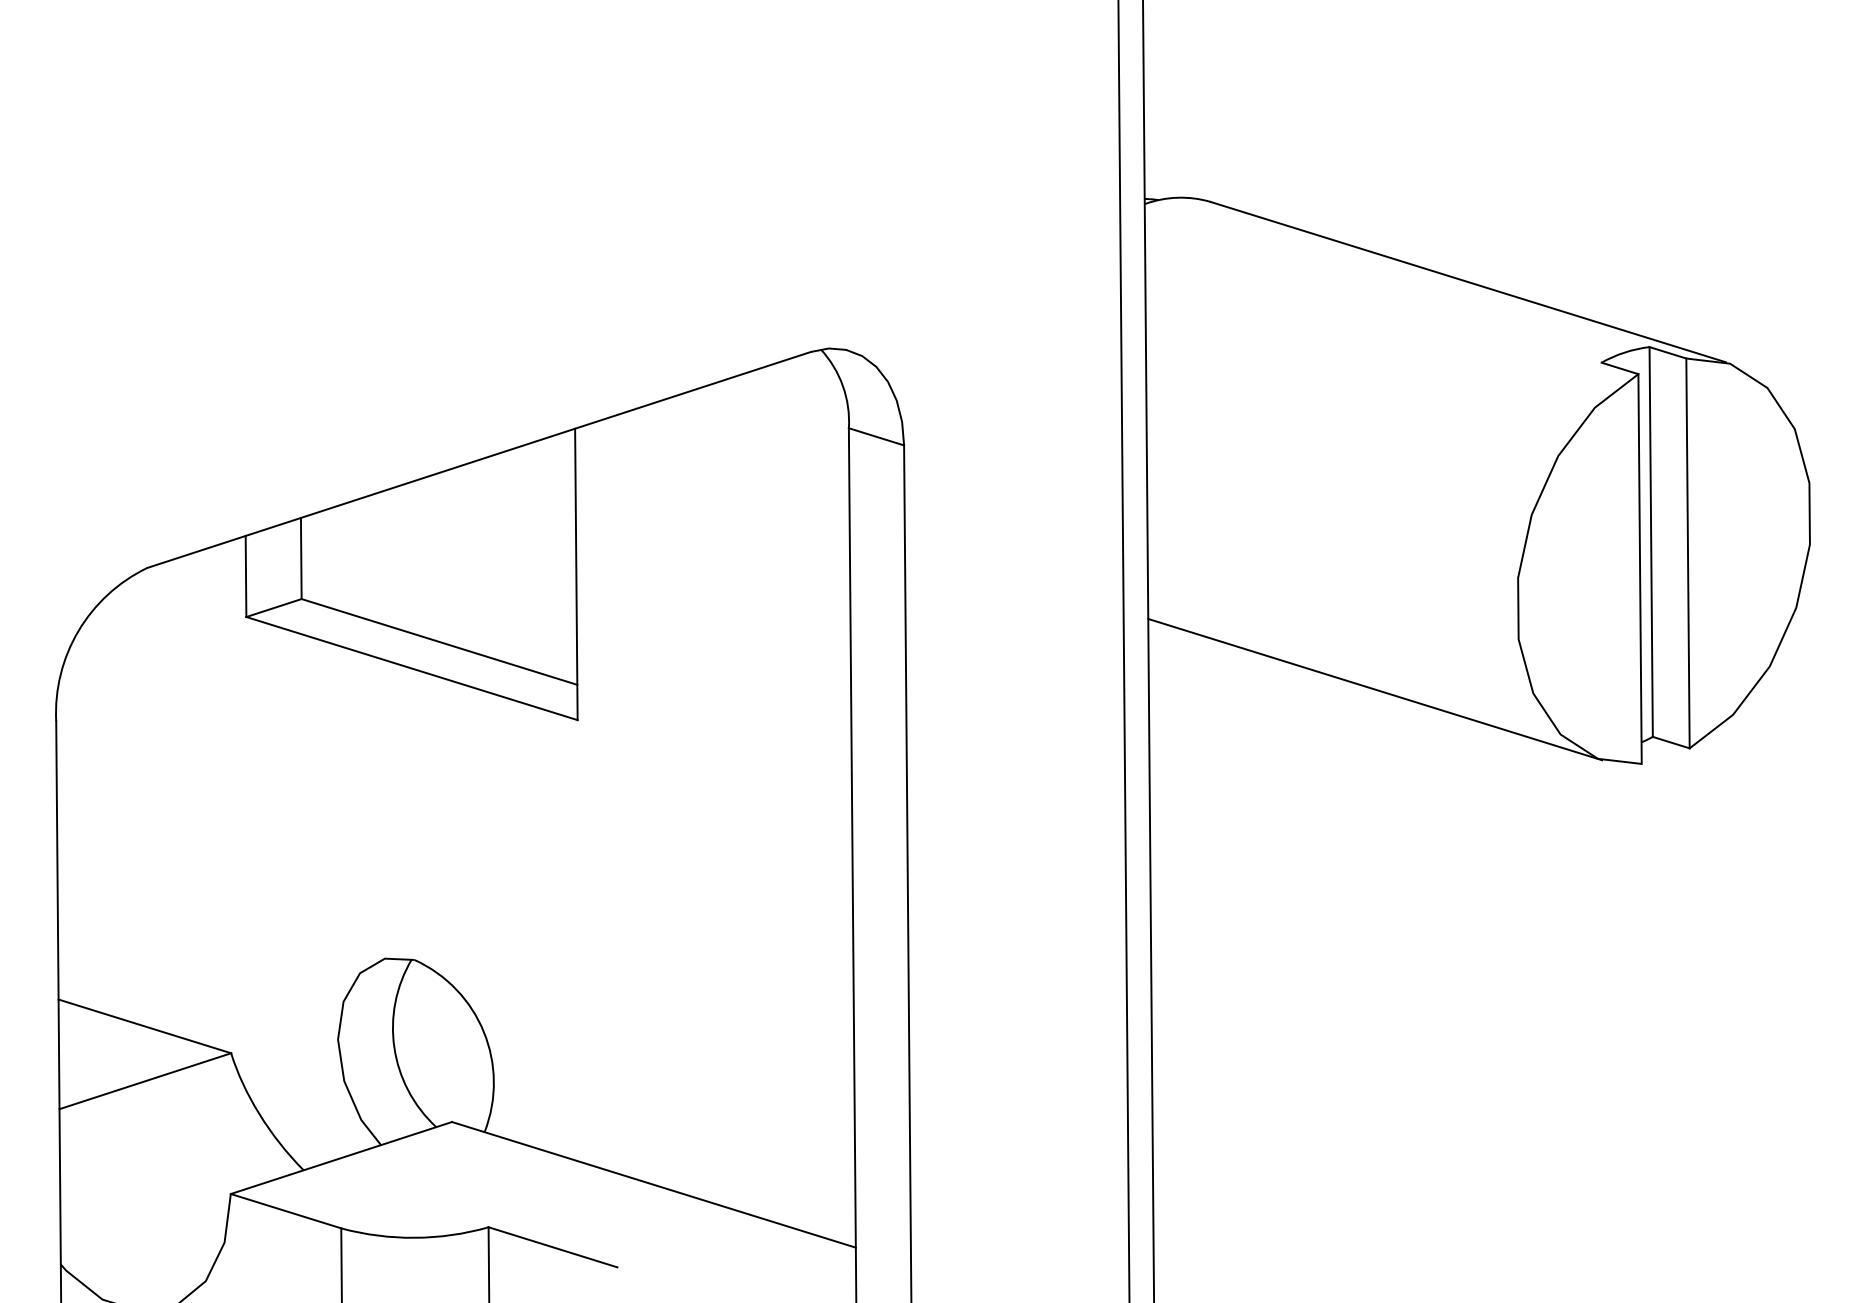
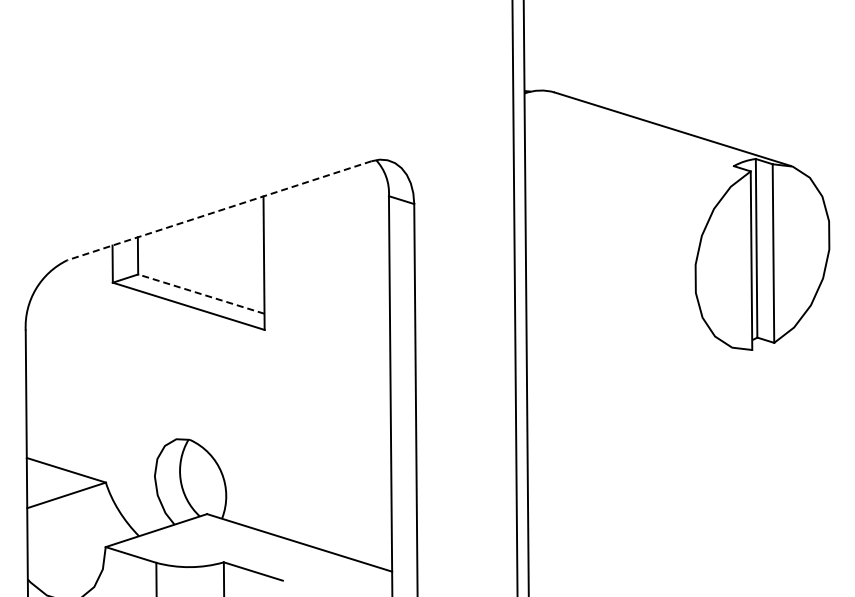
line: (479, 459) -> (219, 210), solid -> dashed
line: (437, 640) -> (200, 293), solid -> dashed
line: (1376, 688) -> (630, 315), removed

